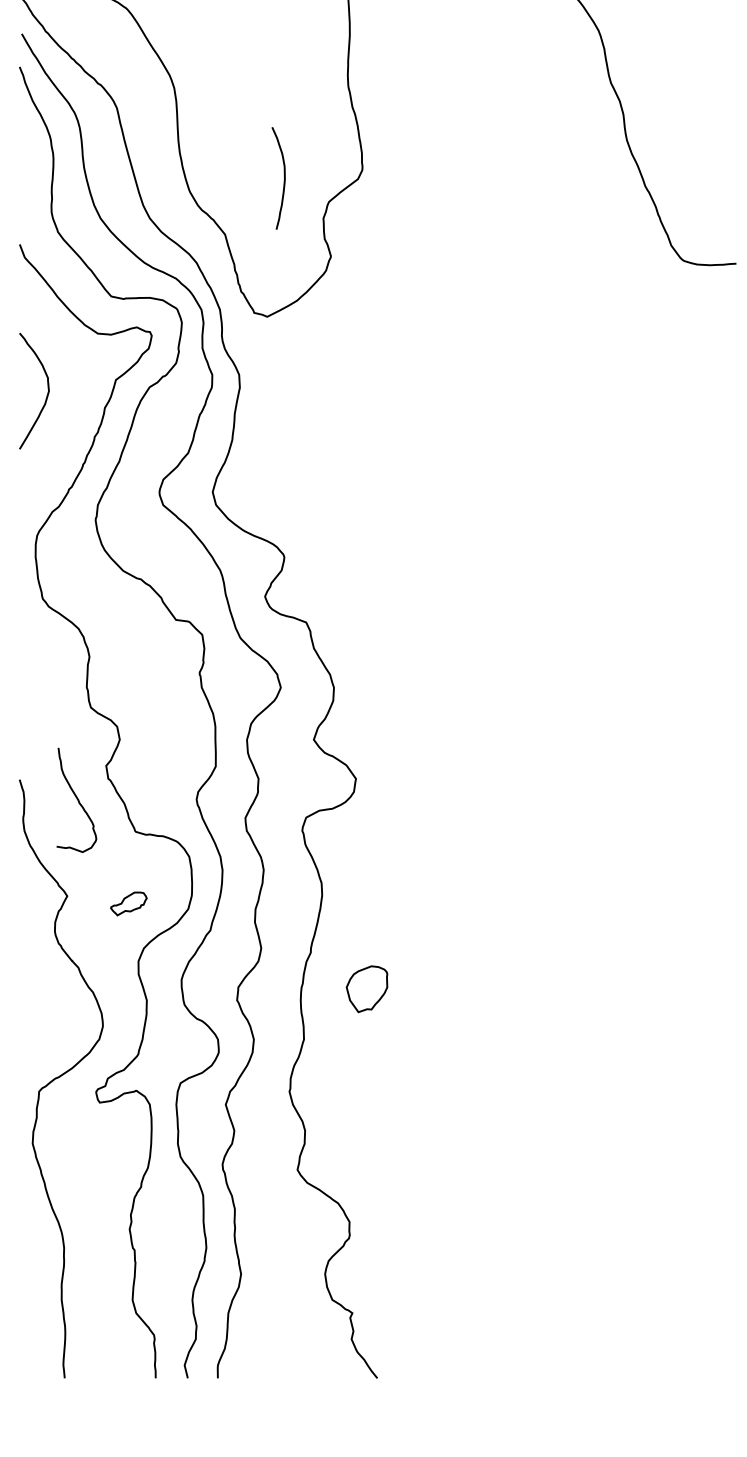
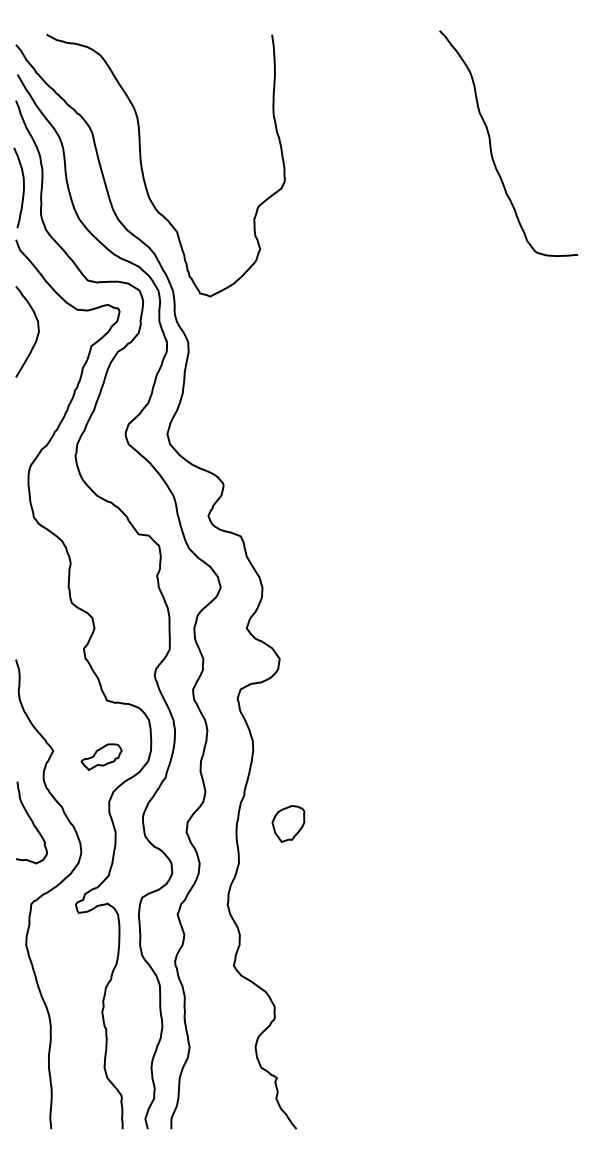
curve: (284, 177) -> (23, 187), moved
curve: (47, 389) -> (37, 330), moved
curve: (76, 799) -> (31, 822), moved
part: (128, 903) -> (101, 756), size x1.43

